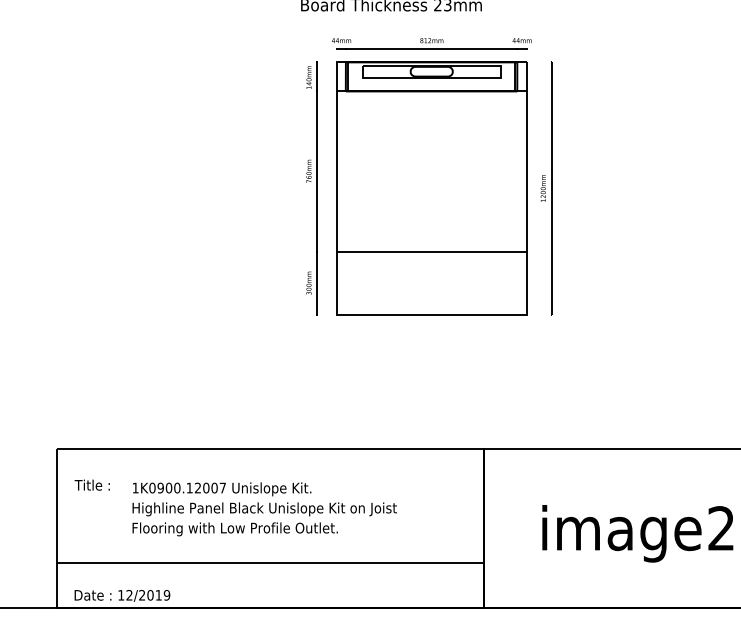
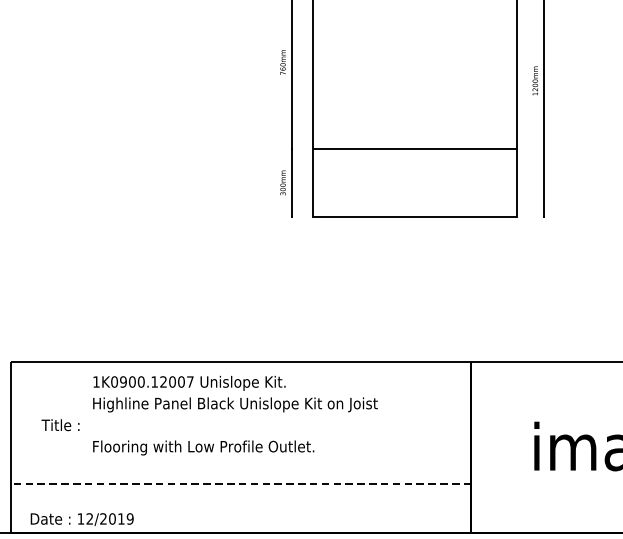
text: (91, 484) -> (59, 424), moved
text: (264, 499) -> (235, 394), moved
line: (270, 563) -> (241, 484), solid -> dashed

